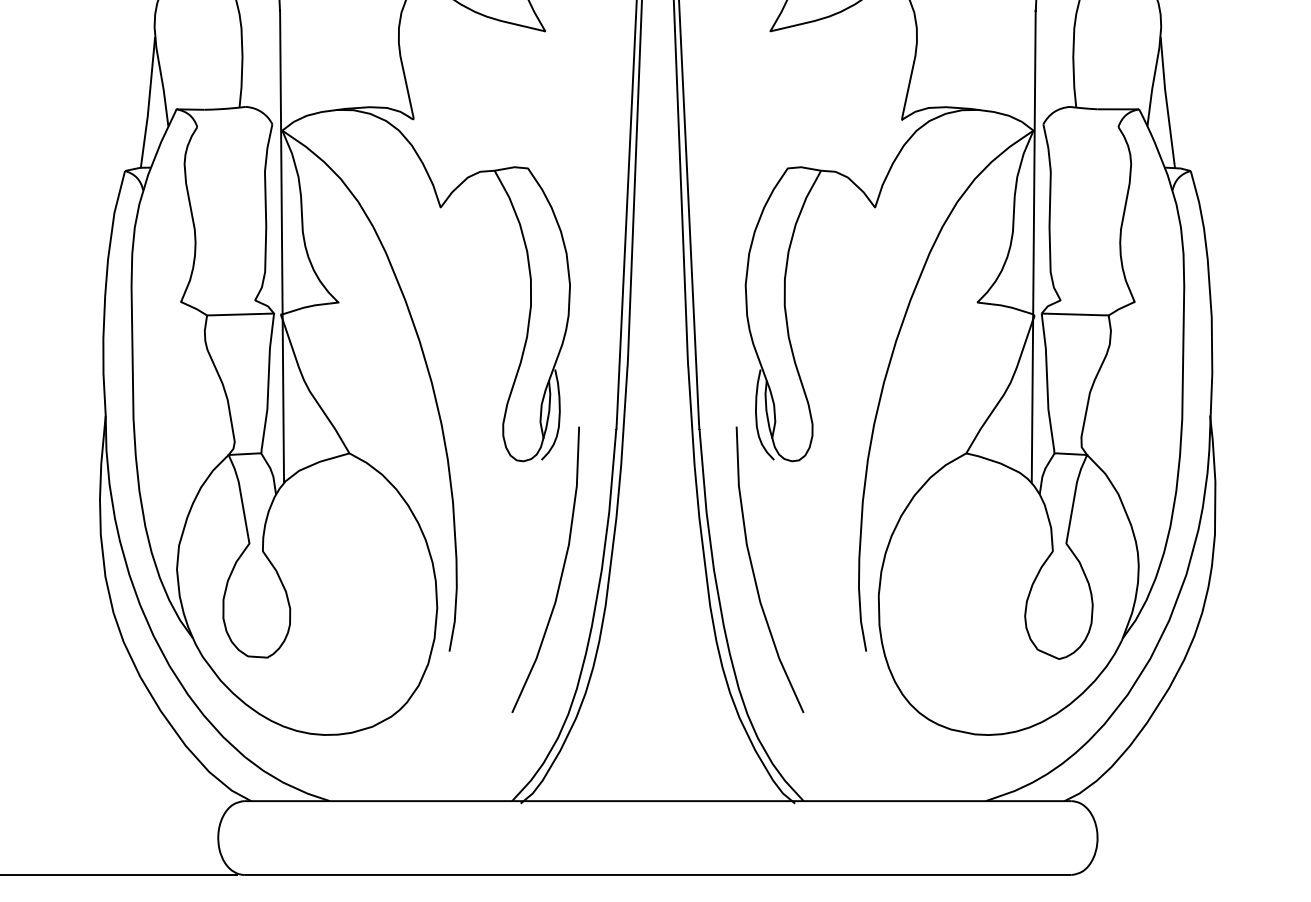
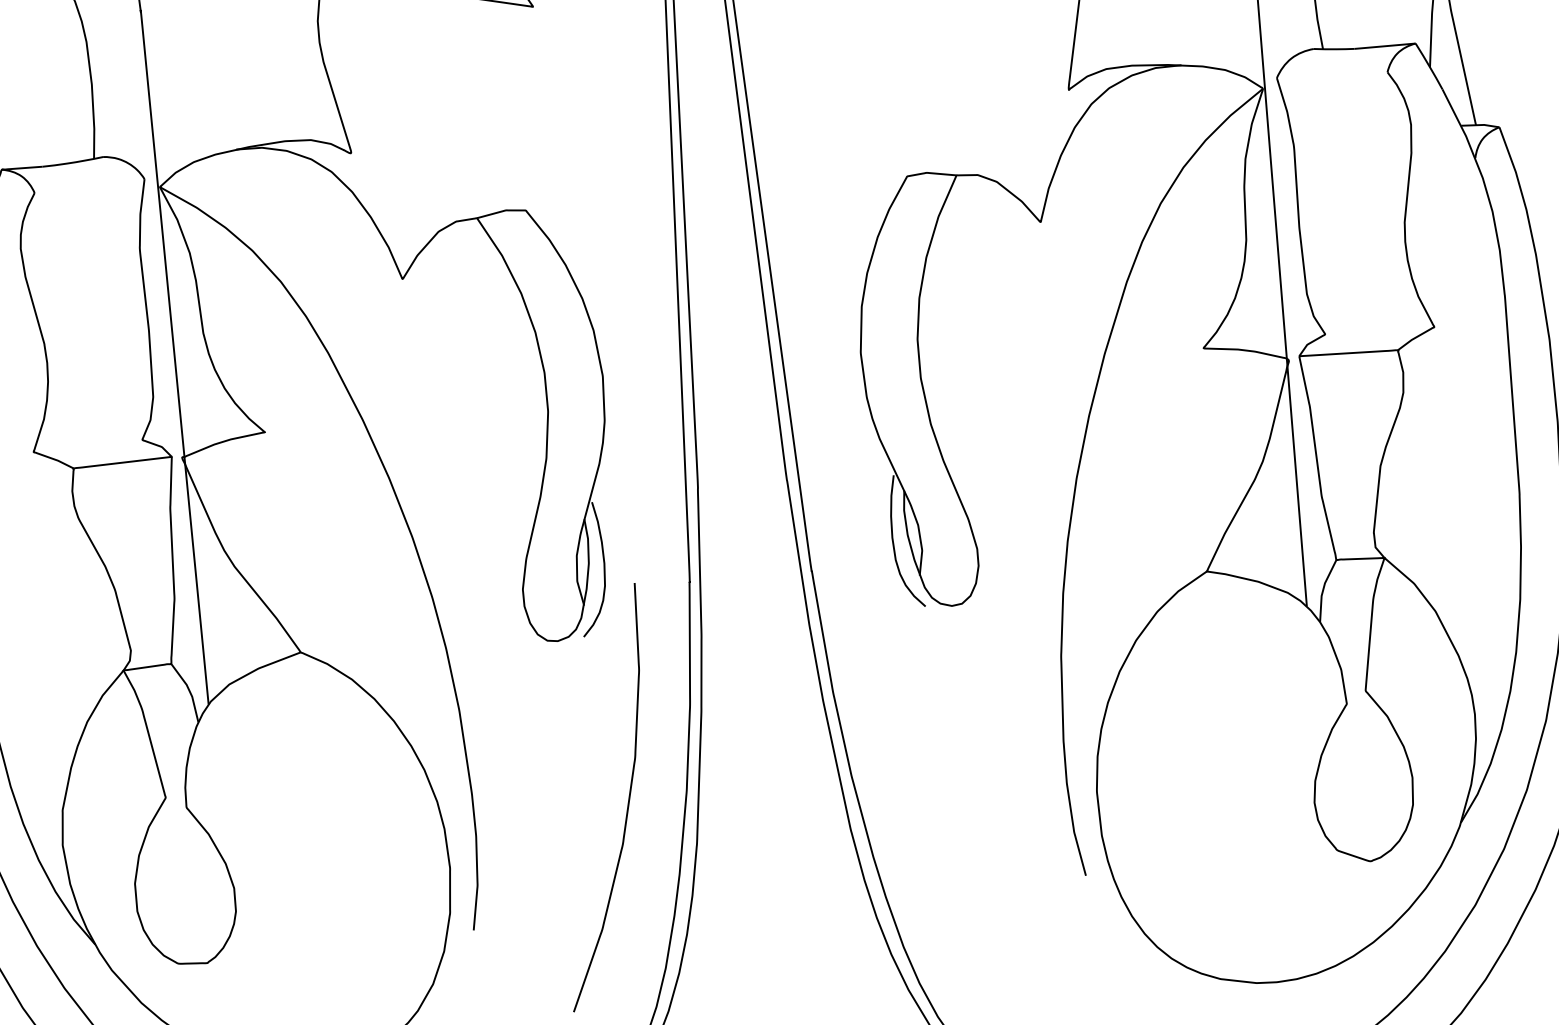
curve: (754, 572) -> (911, 774), removed

